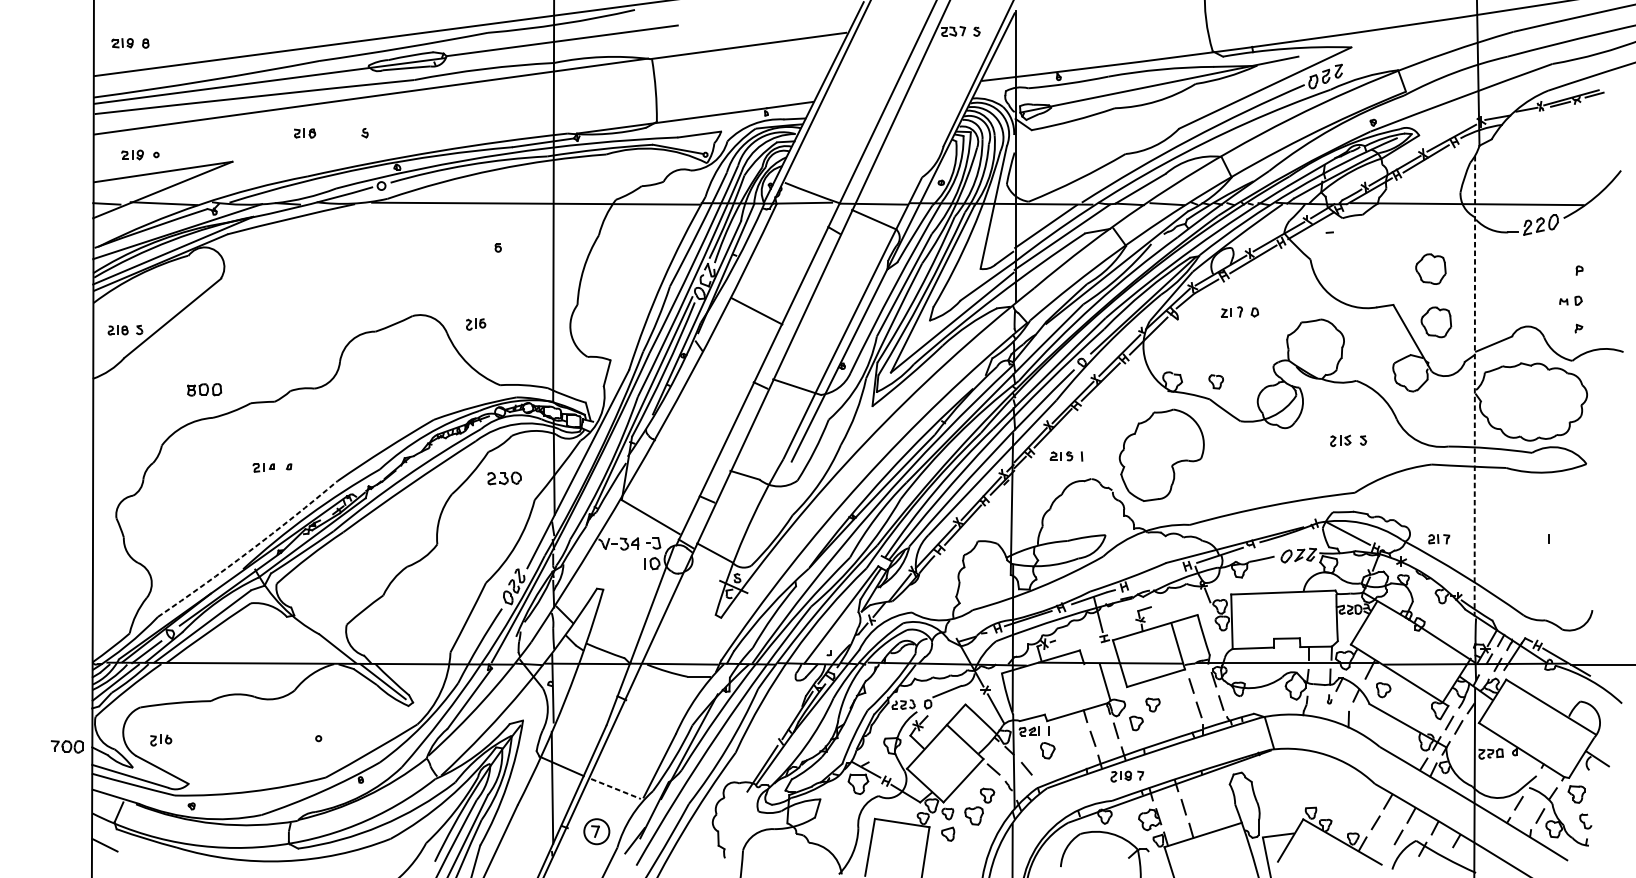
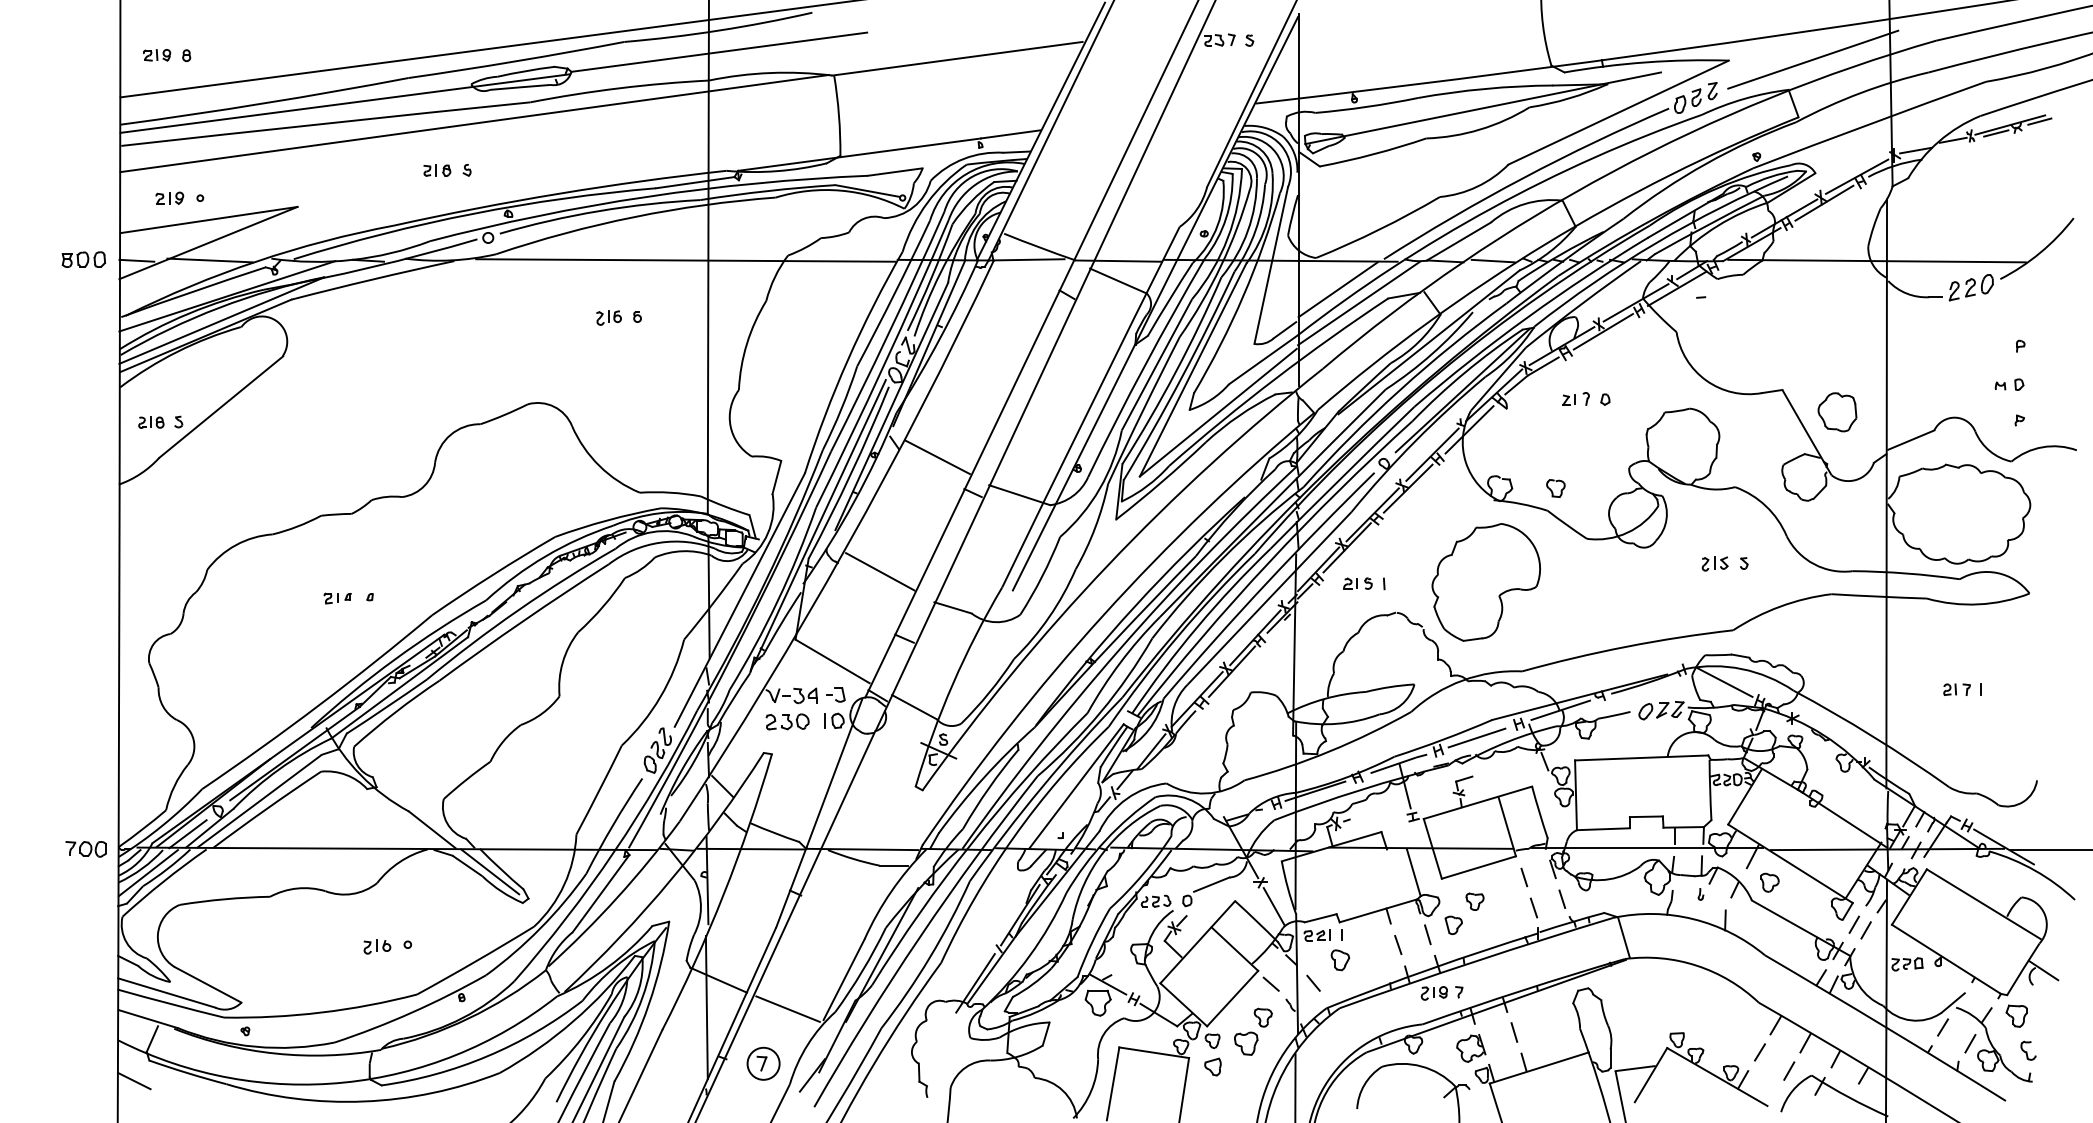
line: (1417, 46) -> (1813, 59), added
part: (305, 133) -> (437, 170), moved
part: (1430, 269) -> (1830, 344), removed
line: (757, 311) -> (937, 457), moved
part: (475, 324) -> (608, 317), moved
line: (1474, 386) -> (1886, 494), dashed -> solid
part: (204, 389) -> (83, 259), moved
line: (688, 446) -> (880, 571), added
part: (504, 478) -> (787, 721), moved
part: (1438, 539) -> (1956, 689), moved
arc: (249, 551) -> (319, 705), dashed -> solid
line: (1154, 576) -> (1476, 737), added
part: (161, 739) -> (377, 946), moved
part: (66, 747) -> (85, 849), moved
line: (616, 789) -> (788, 1009), dashed -> solid

